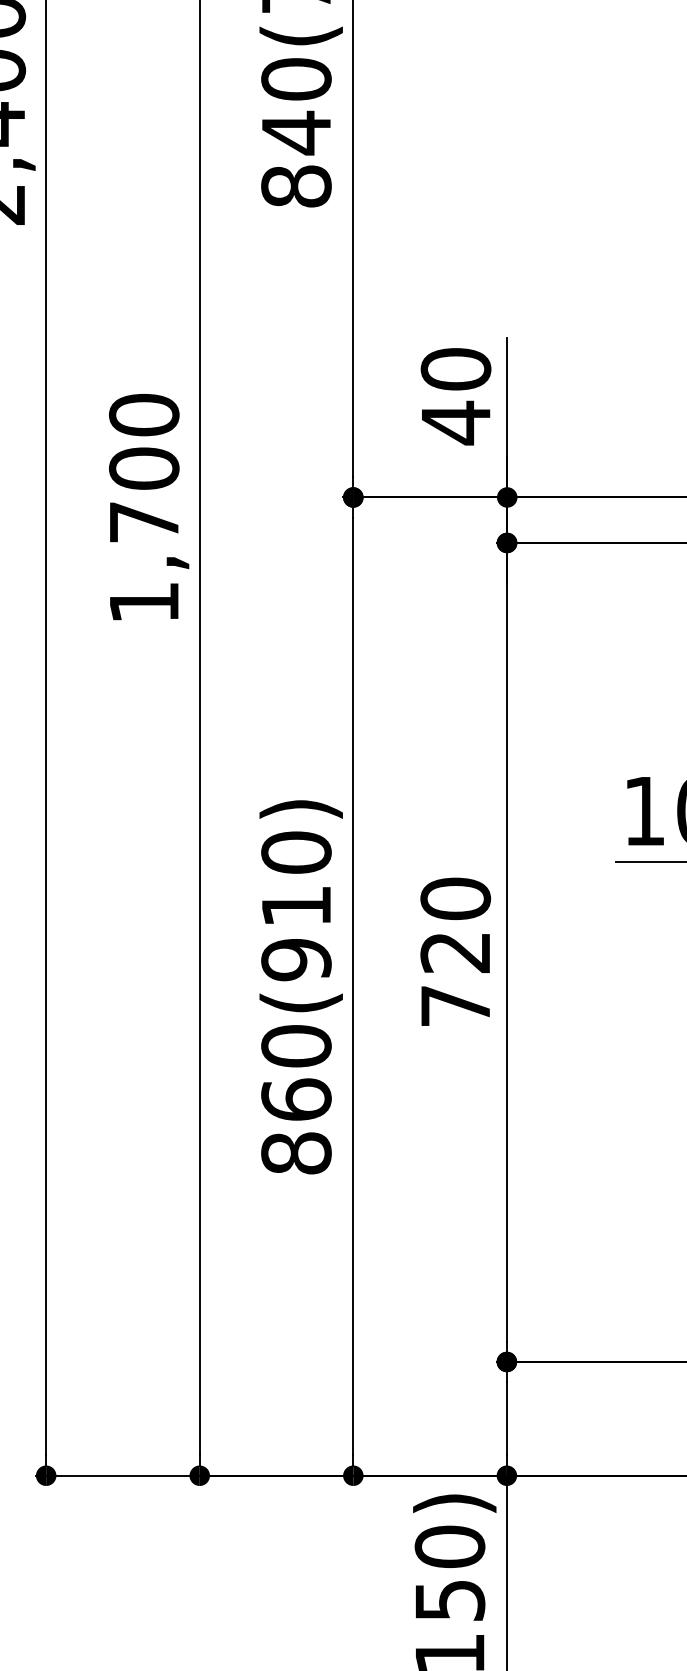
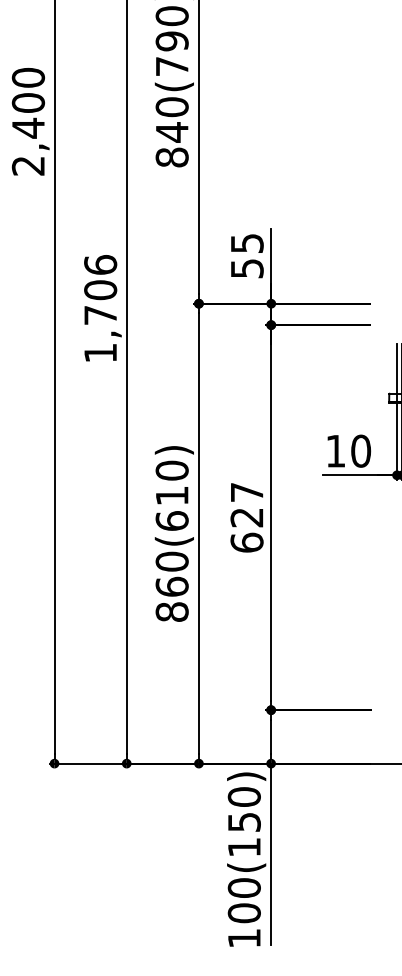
text: (454, 396) -> (246, 256), 40 -> 55
text: (143, 413) -> (100, 264), 1,700 -> 1,706
text: (454, 952) -> (246, 517), 720 -> 627
text: (294, 960) -> (171, 521), 860(910) -> 860(610)

